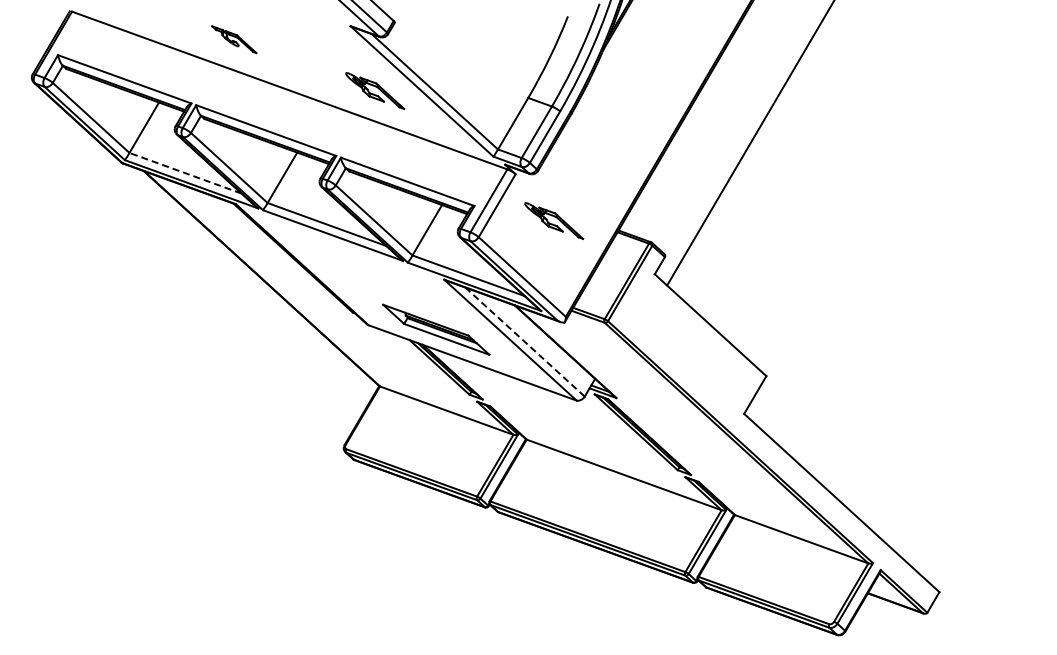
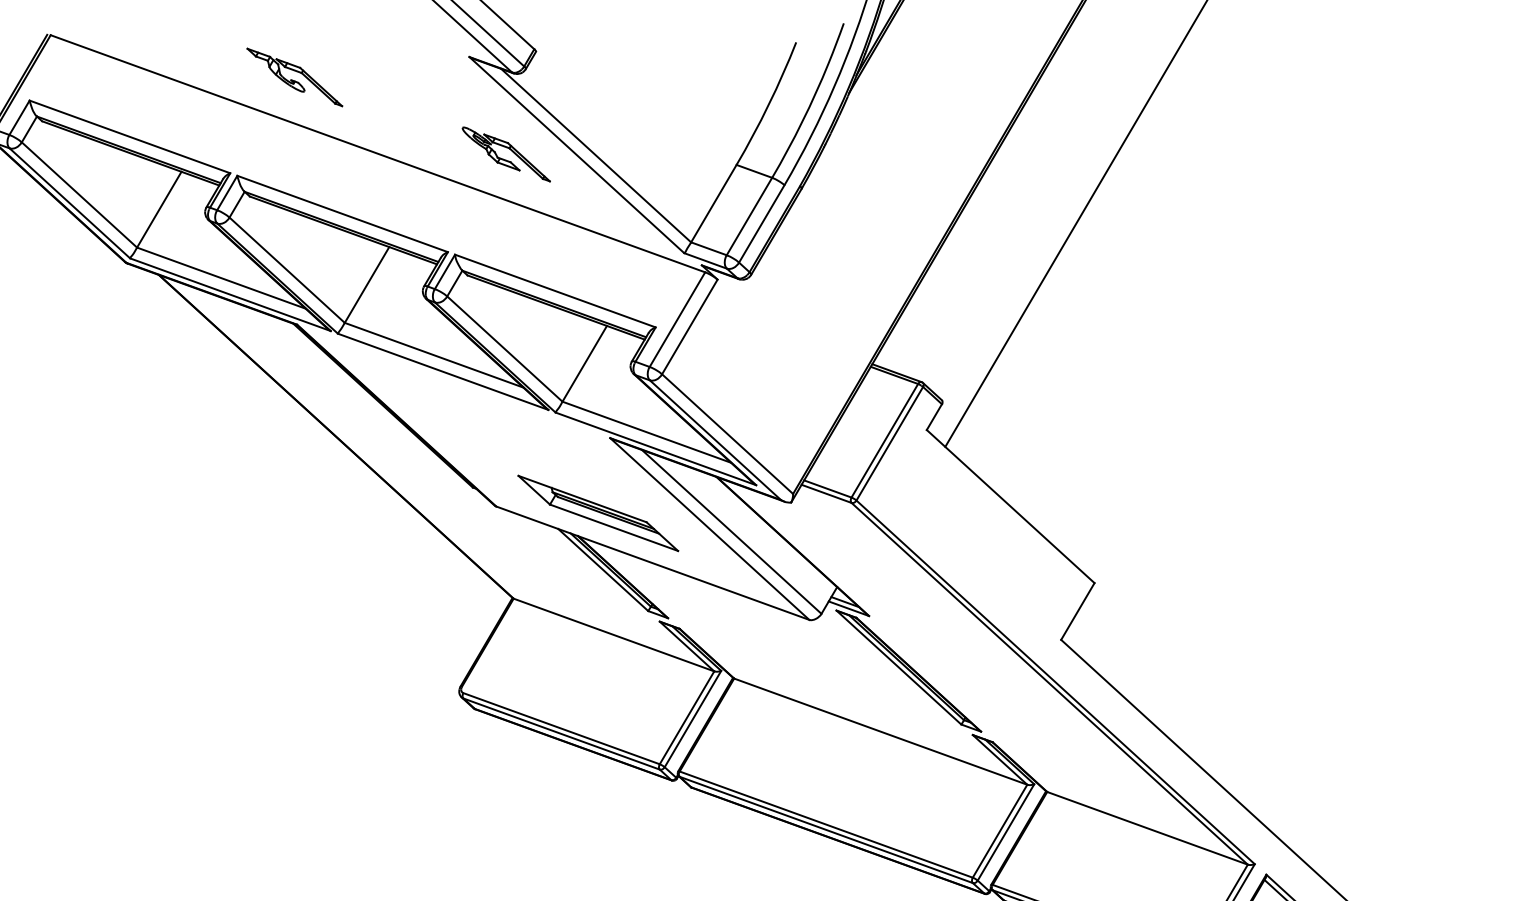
part: (233, 39) -> (293, 77), size x1.43
line: (185, 173) -> (221, 278), dashed -> solid
part: (554, 220) -> (776, 349), removed
line: (525, 342) -> (732, 532), dashed -> solid

